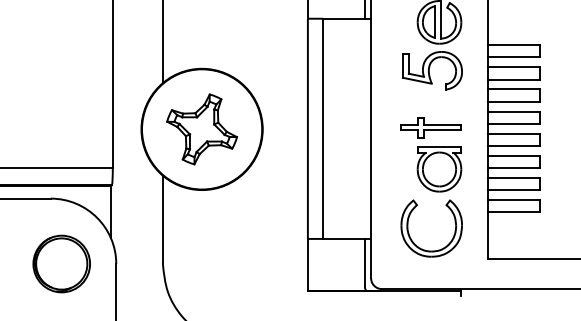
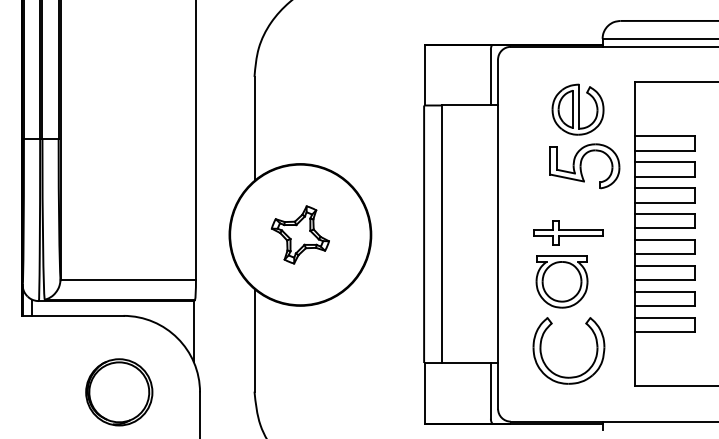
part: (432, 70) -> (584, 166), moved
part: (202, 129) -> (300, 234), size x0.7
part: (439, 169) -> (561, 281), moved
part: (61, 264) -> (119, 392), moved

